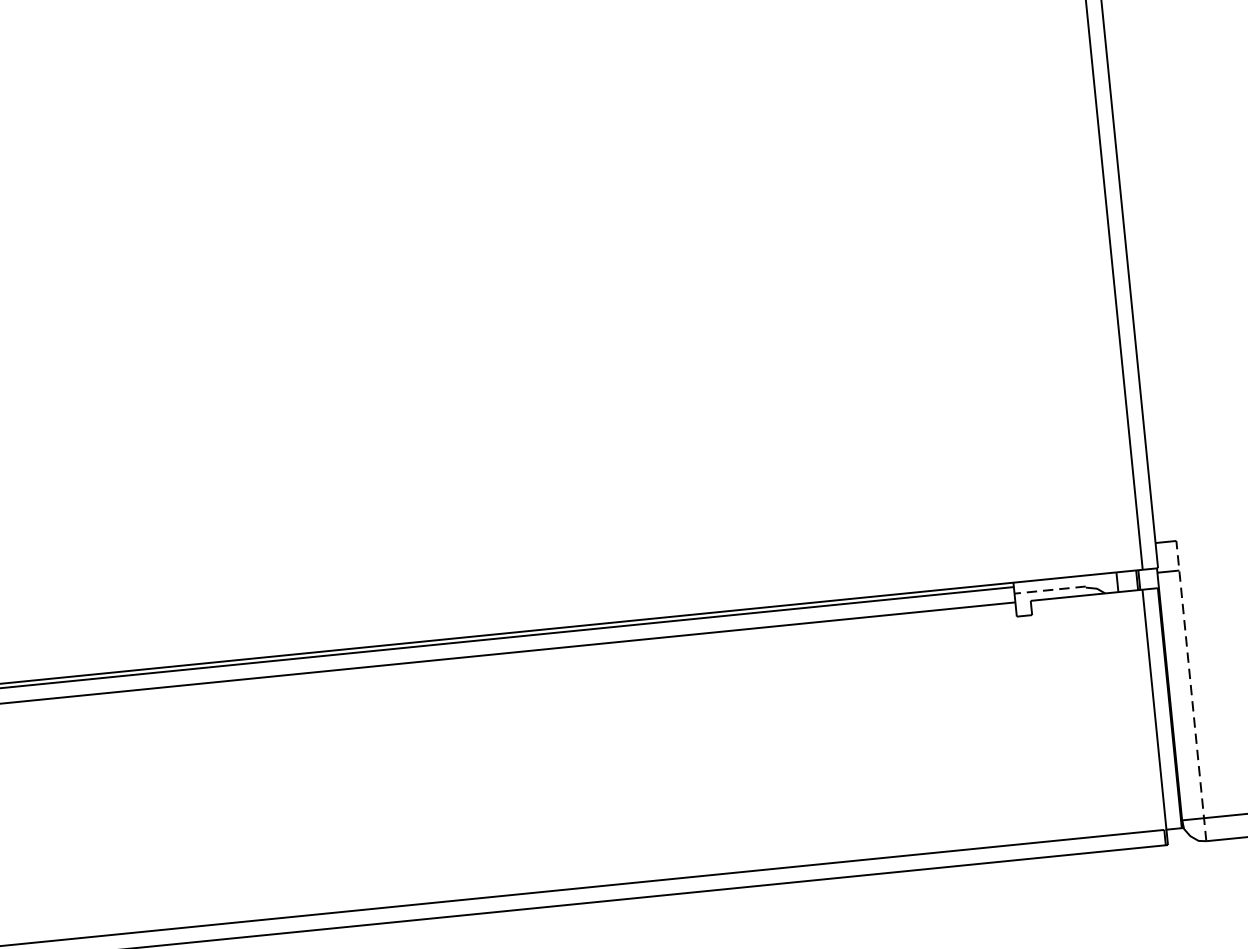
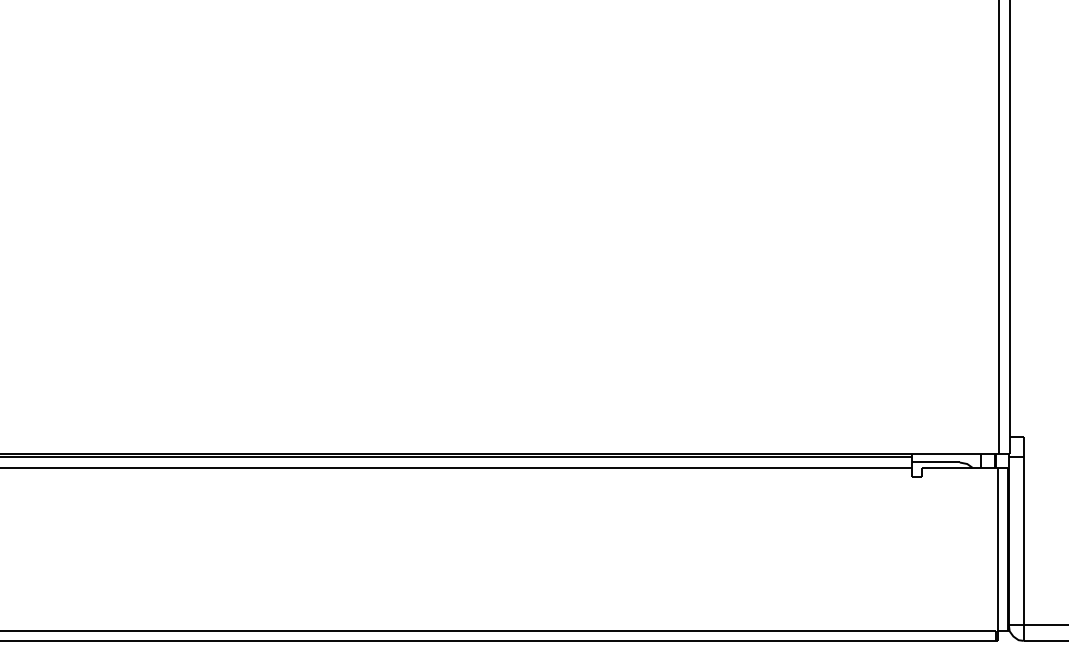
line: (1049, 589) -> (935, 461), dashed -> solid
line: (1191, 691) -> (1023, 539), dashed -> solid

